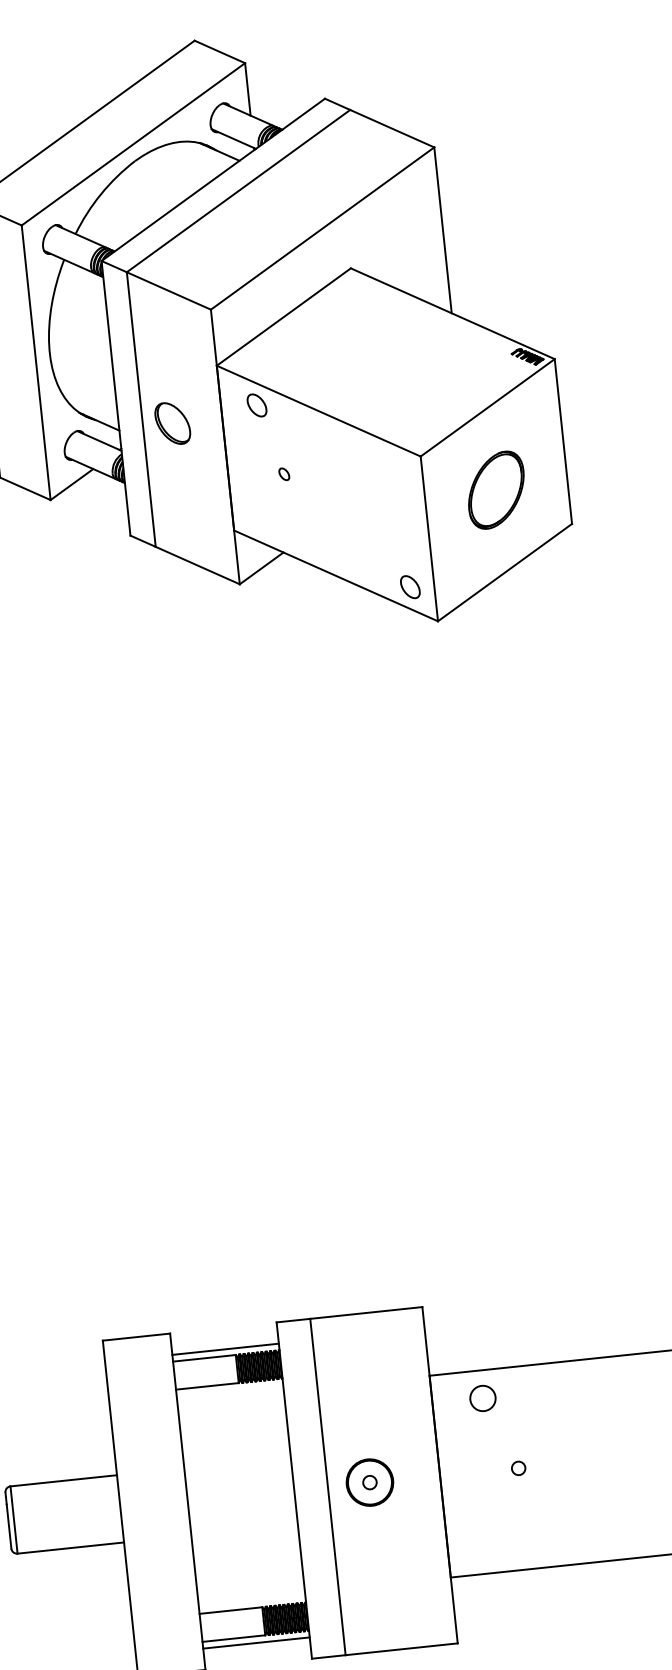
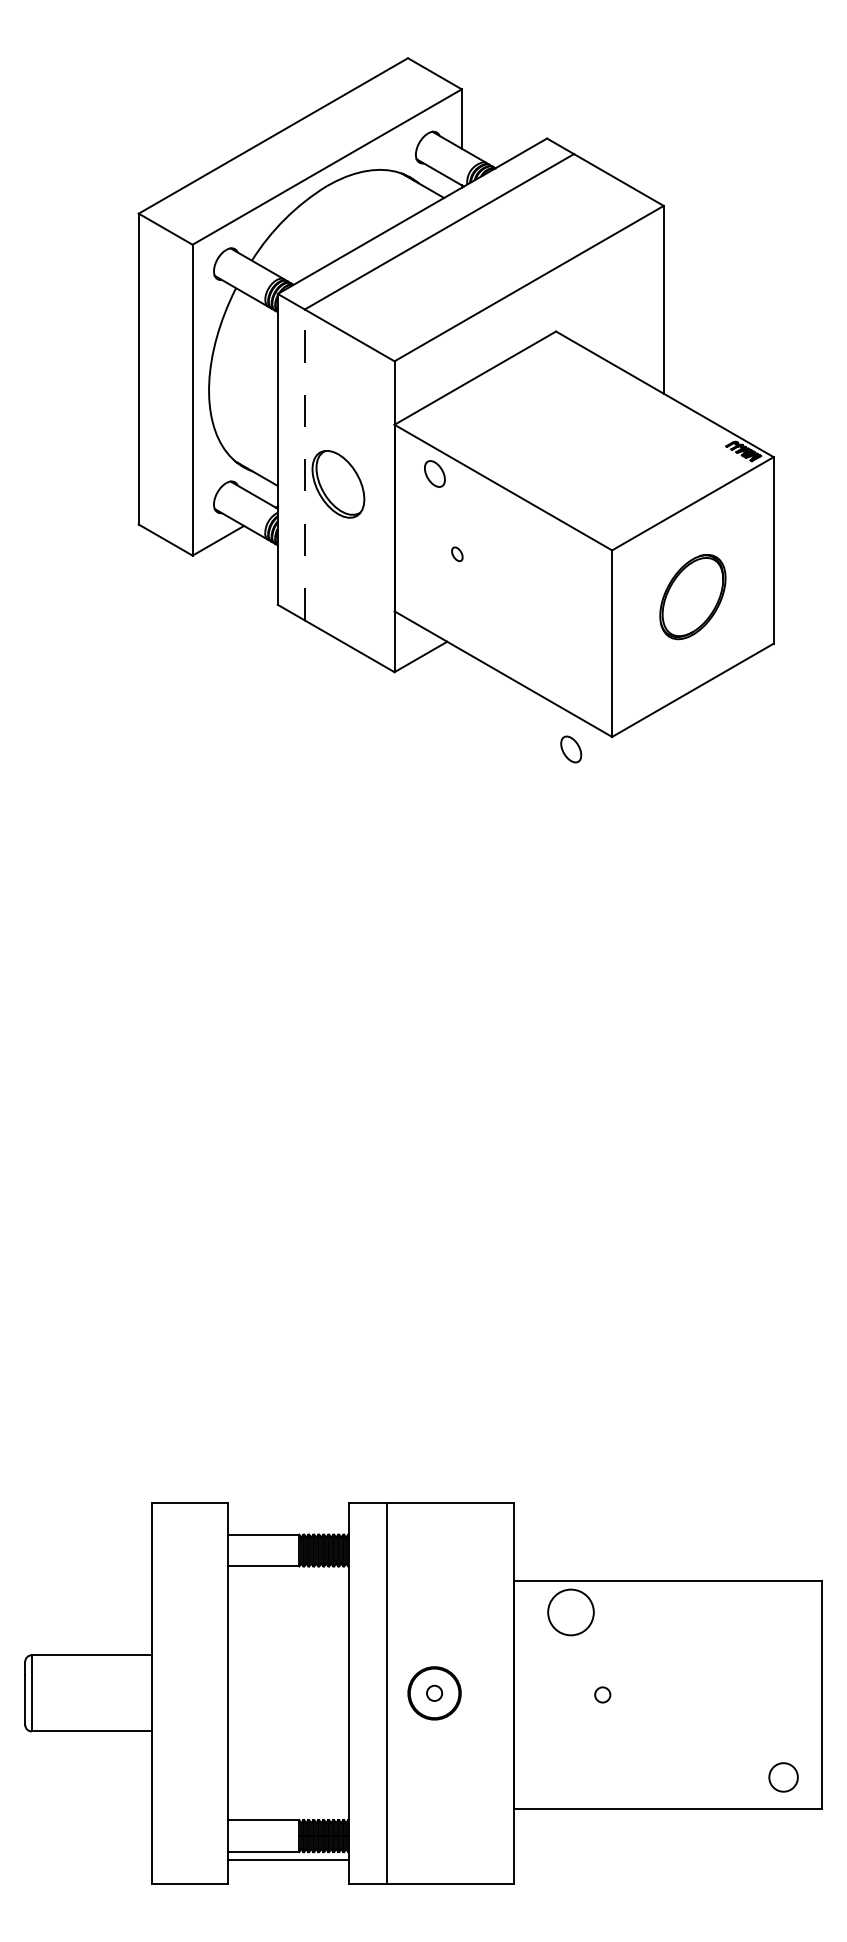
line: (140, 409) -> (304, 464), solid -> dashed
part: (172, 423) -> (338, 484), size x1.4
part: (410, 587) -> (571, 749), moved
line: (225, 1349) -> (288, 1527), removed
circle: (482, 1398) -> (570, 1612), size x1.6

